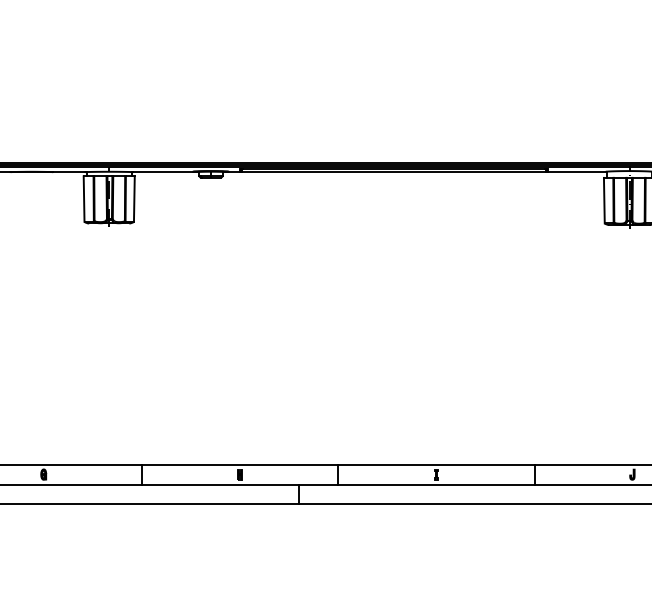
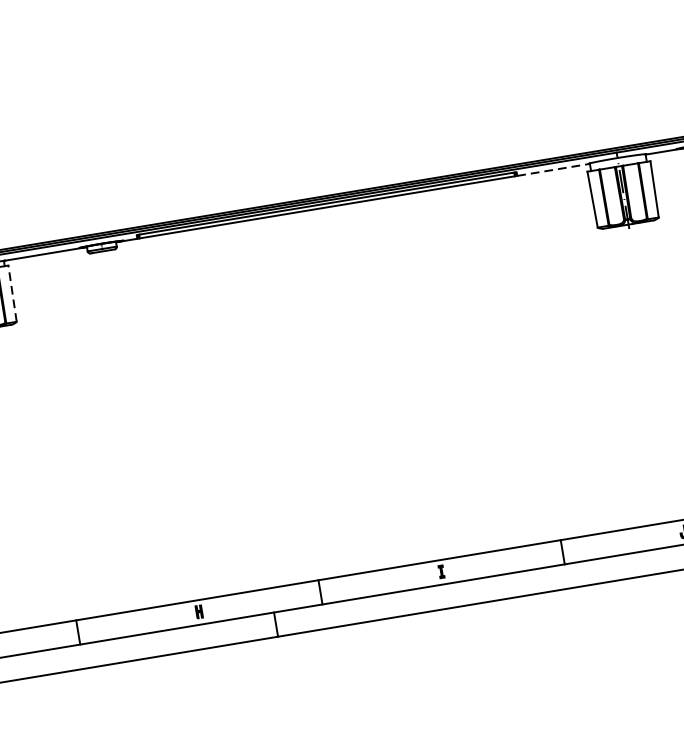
line: (577, 172) -> (553, 170), solid -> dashed
line: (134, 199) -> (12, 294), solid -> dashed

